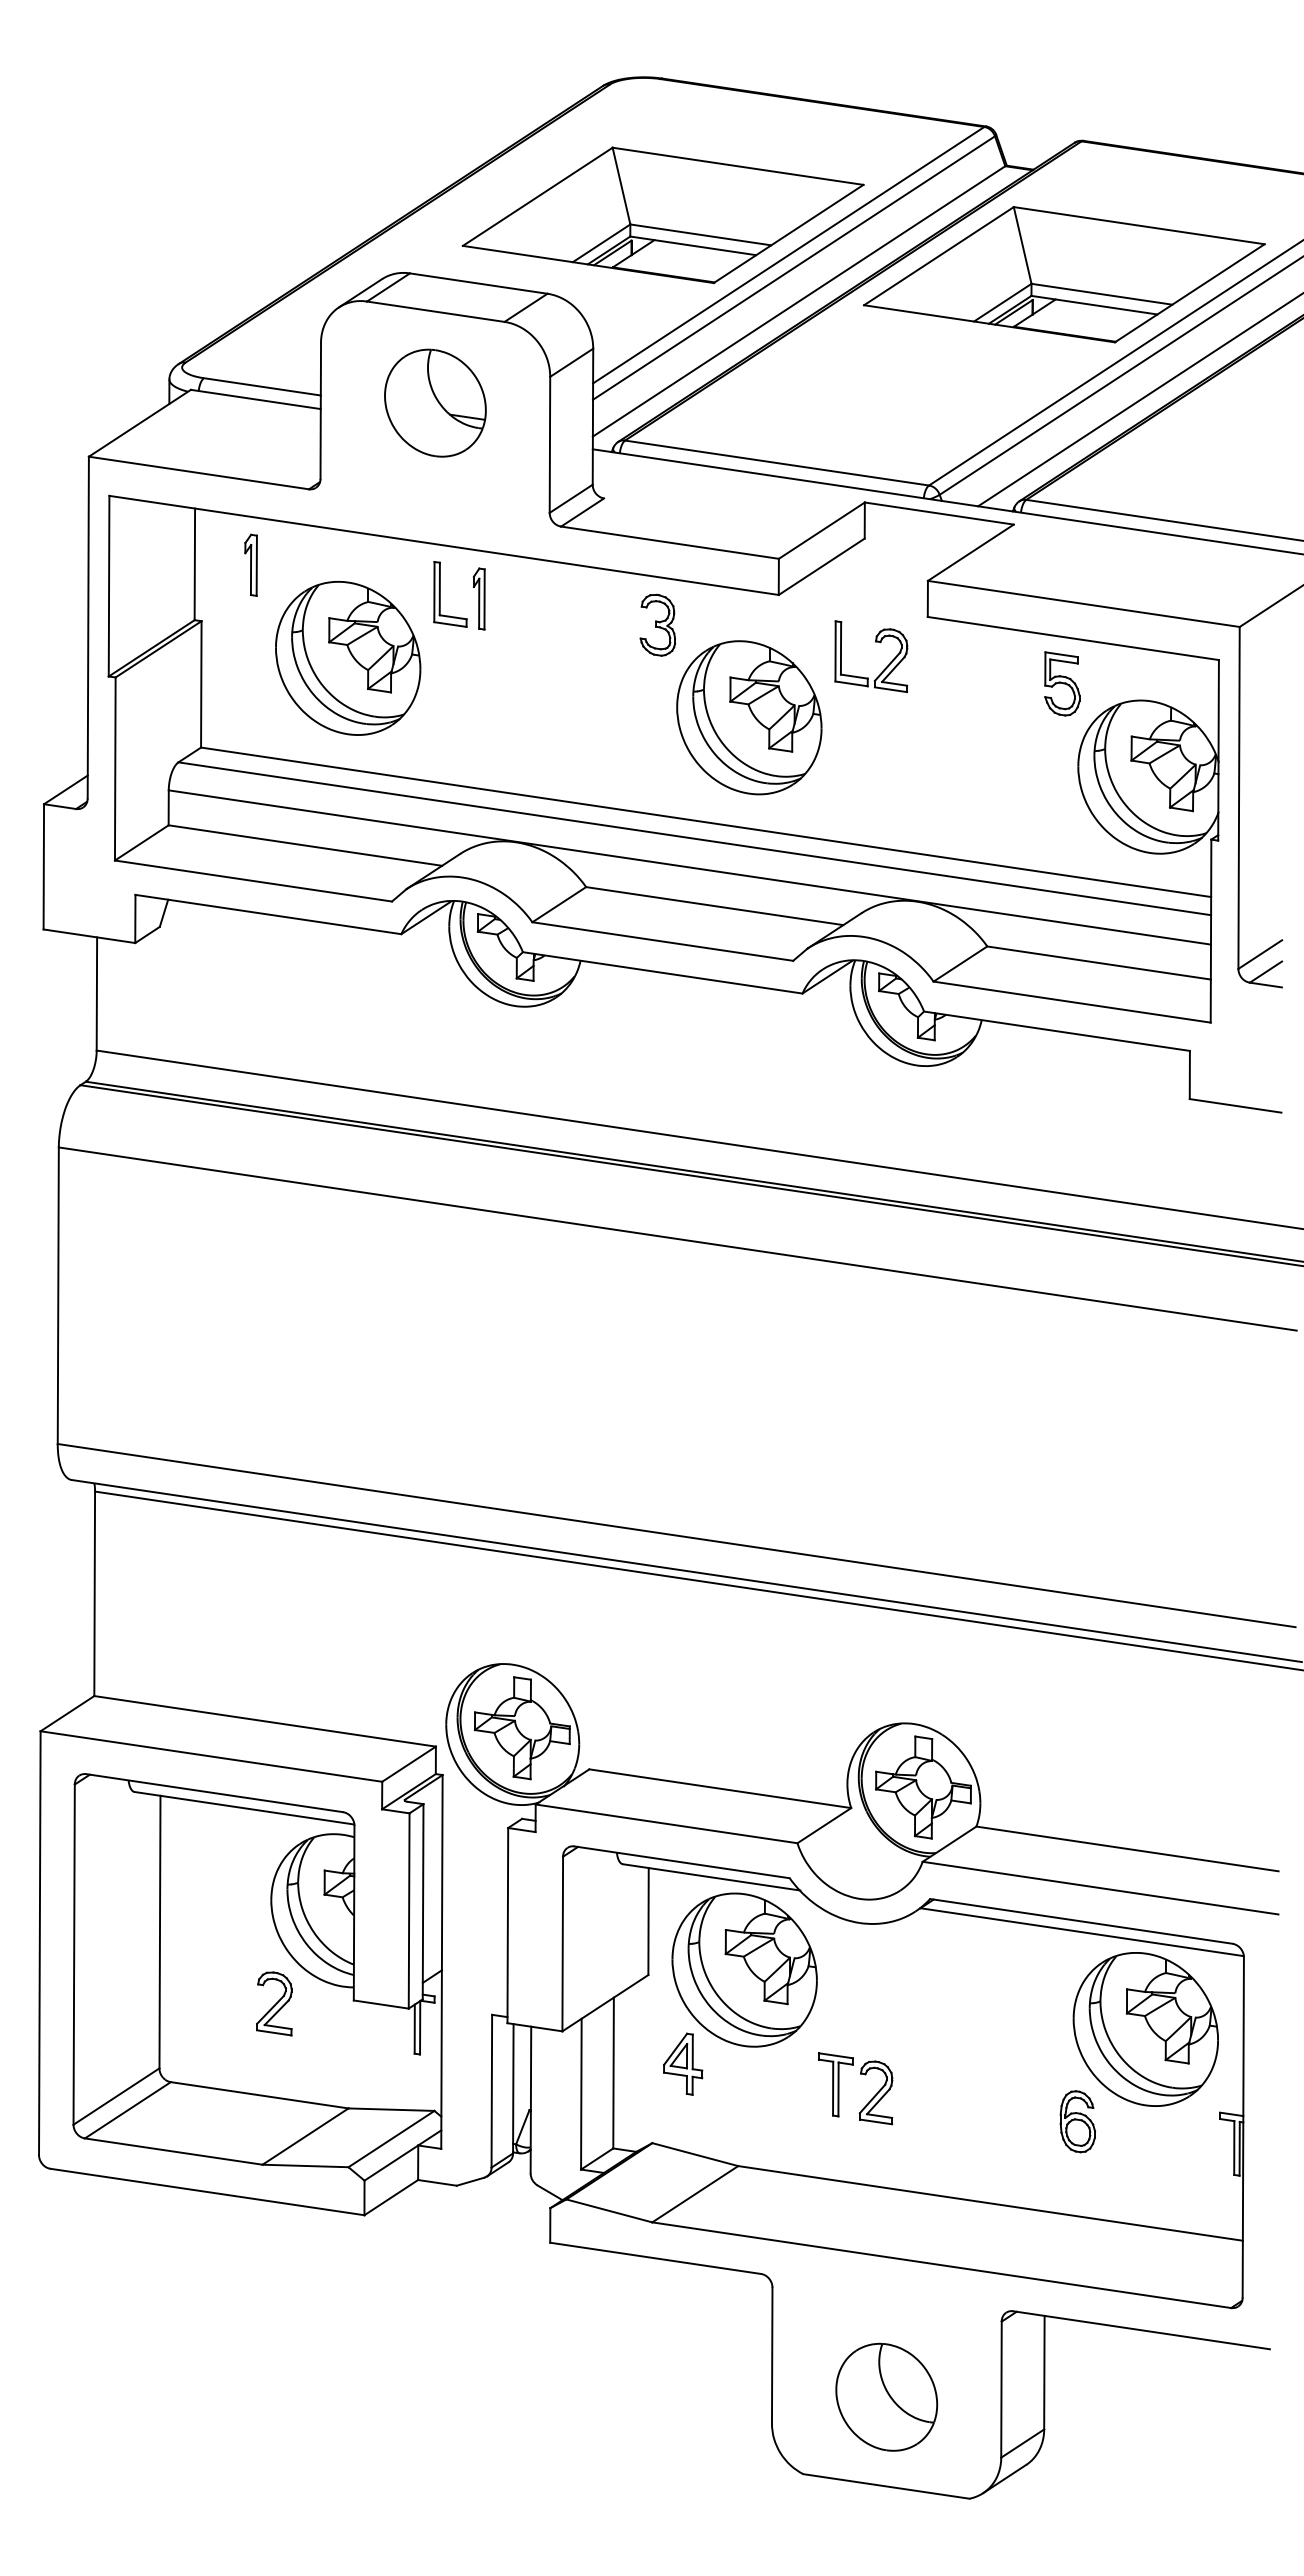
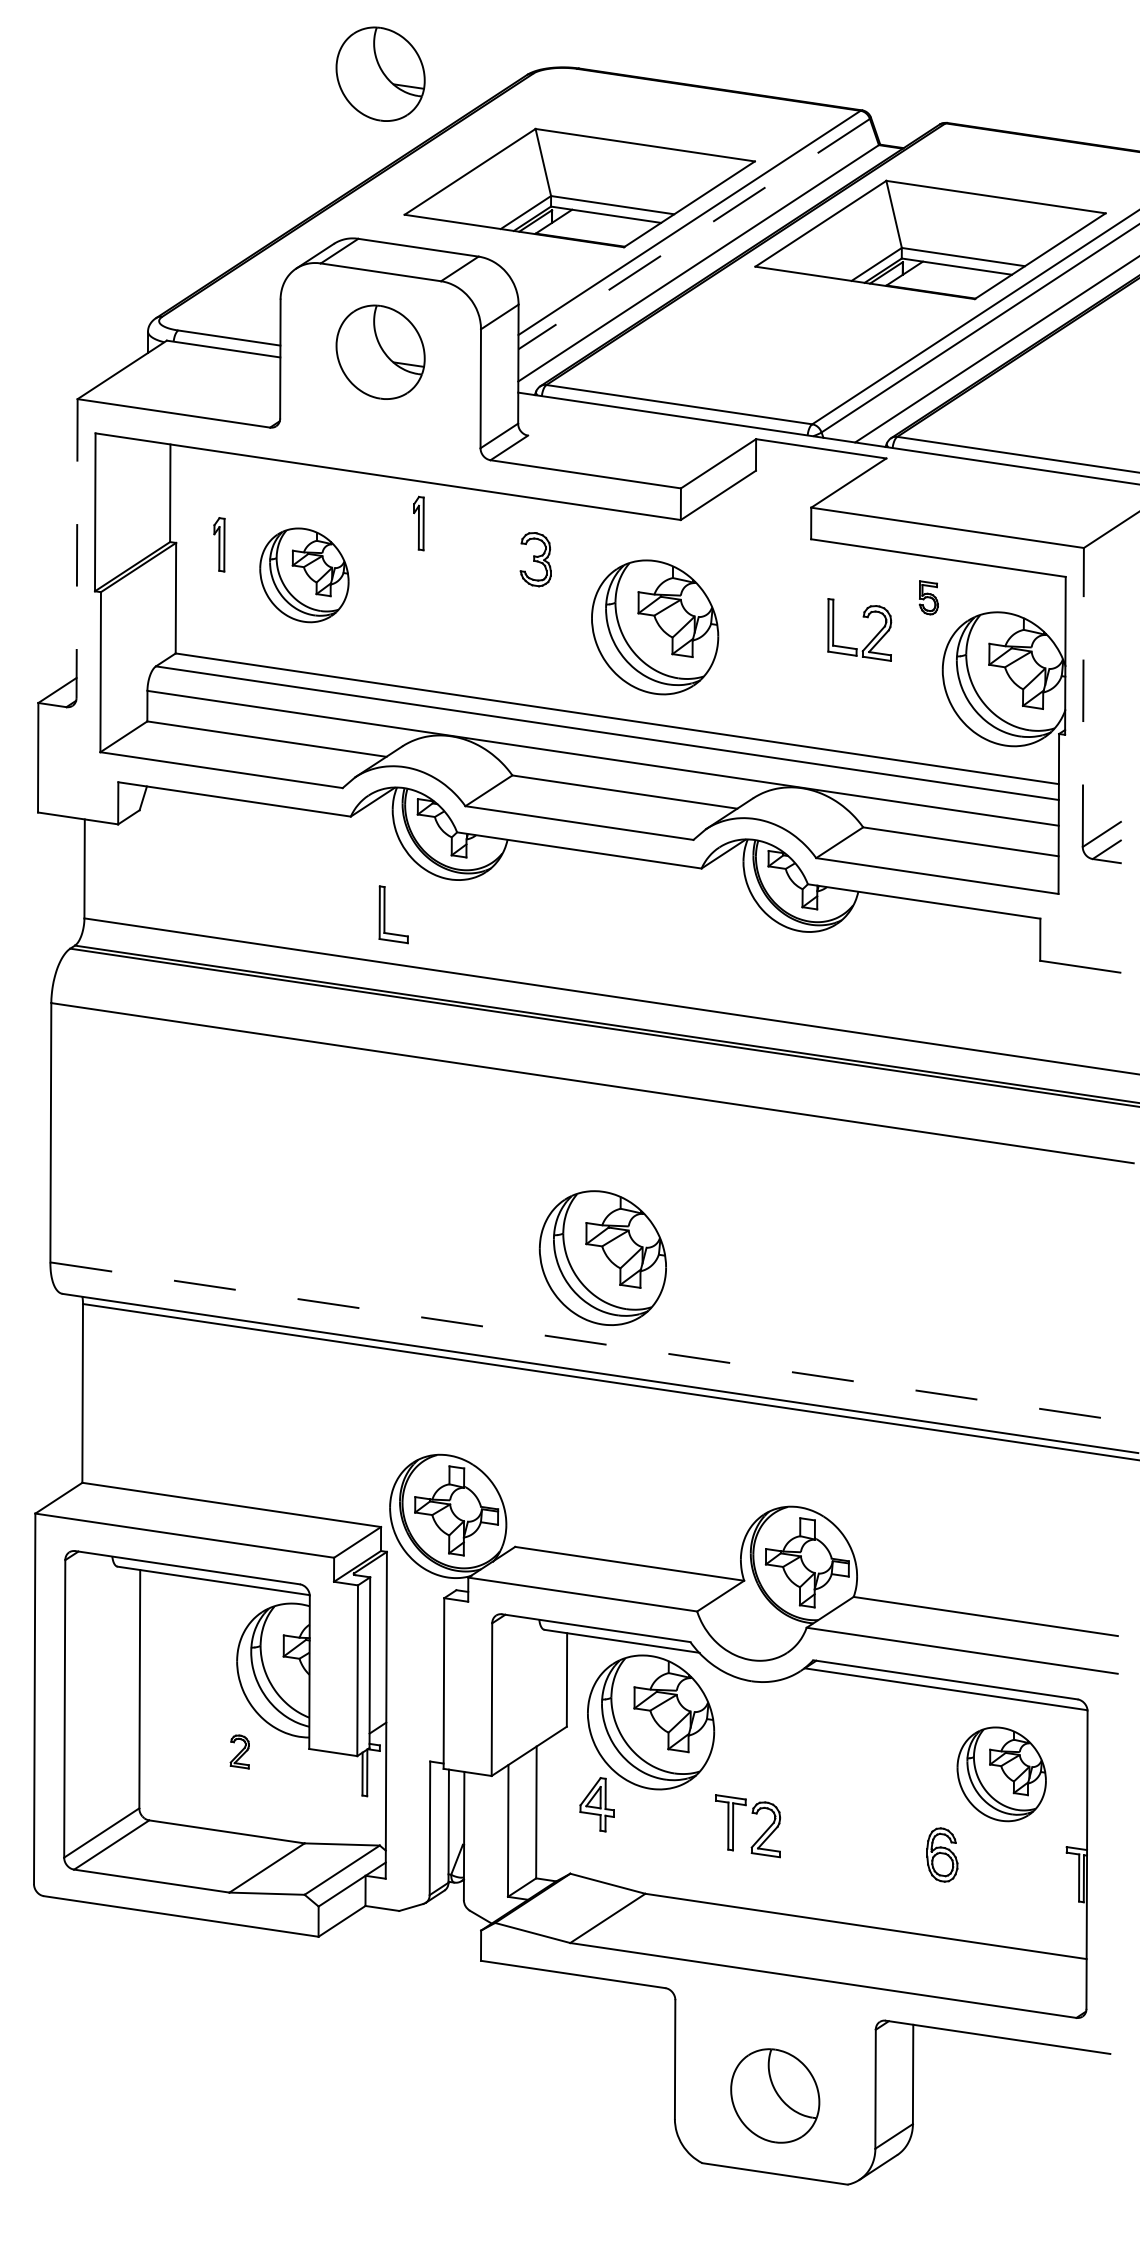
part: (435, 84) -> (380, 73), added
line: (793, 268) -> (693, 234), solid -> dashed
part: (250, 564) -> (218, 544), moved
part: (440, 594) -> (385, 914), moved
part: (657, 624) -> (535, 558), moved
line: (88, 627) -> (77, 548), solid -> dashed
part: (875, 642) -> (863, 617), moved
part: (348, 657) -> (304, 574), size x0.7
part: (1062, 683) -> (928, 597), size x0.6
line: (1239, 797) -> (1083, 697), solid -> dashed
part: (689, 1438) -> (602, 1257), added
line: (676, 1535) -> (591, 1342), solid -> dashed
part: (274, 2003) -> (239, 1751), size x0.6
part: (1145, 2029) -> (1001, 1774), size x0.7

